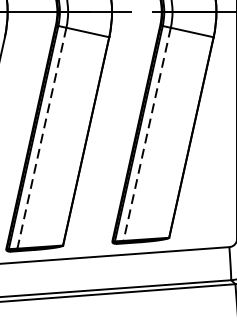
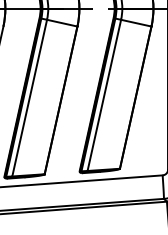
line: (147, 134) -> (104, 95), dashed -> solid
line: (41, 138) -> (29, 98), dashed -> solid

